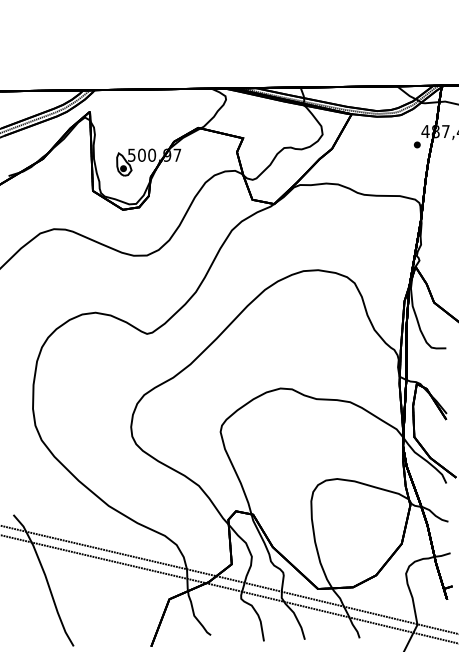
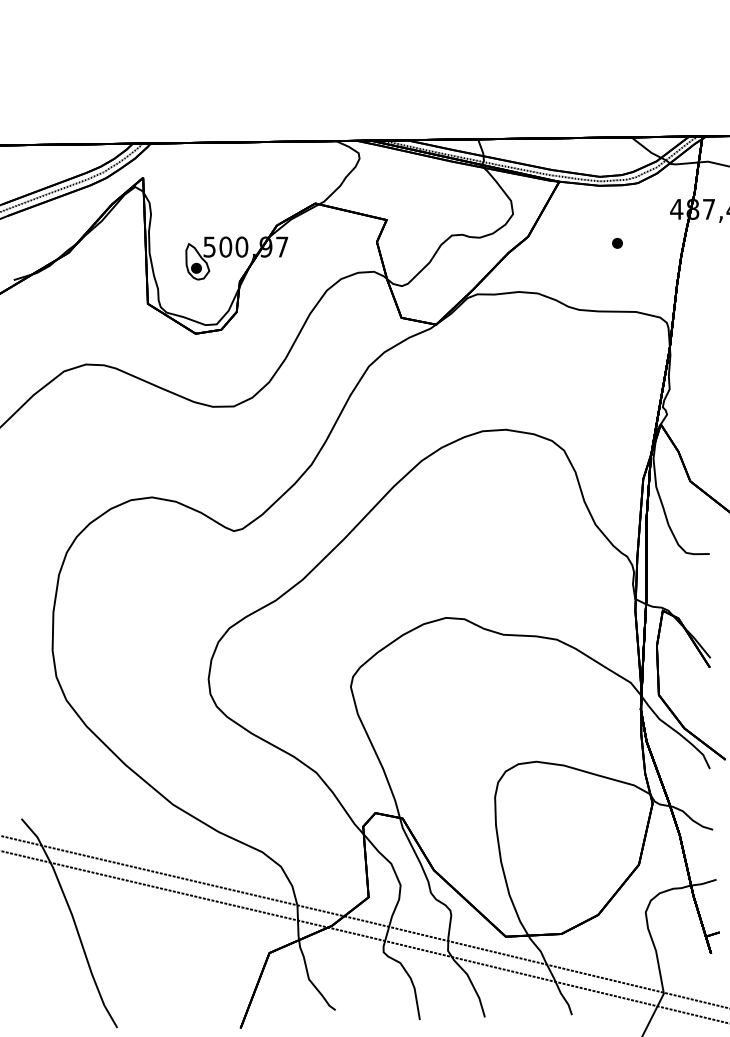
part: (417, 144) -> (617, 242), moved

